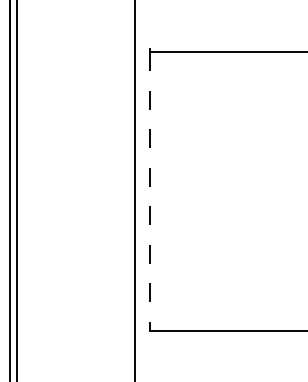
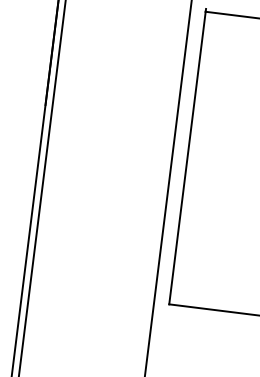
line: (149, 191) -> (187, 157), dashed -> solid

